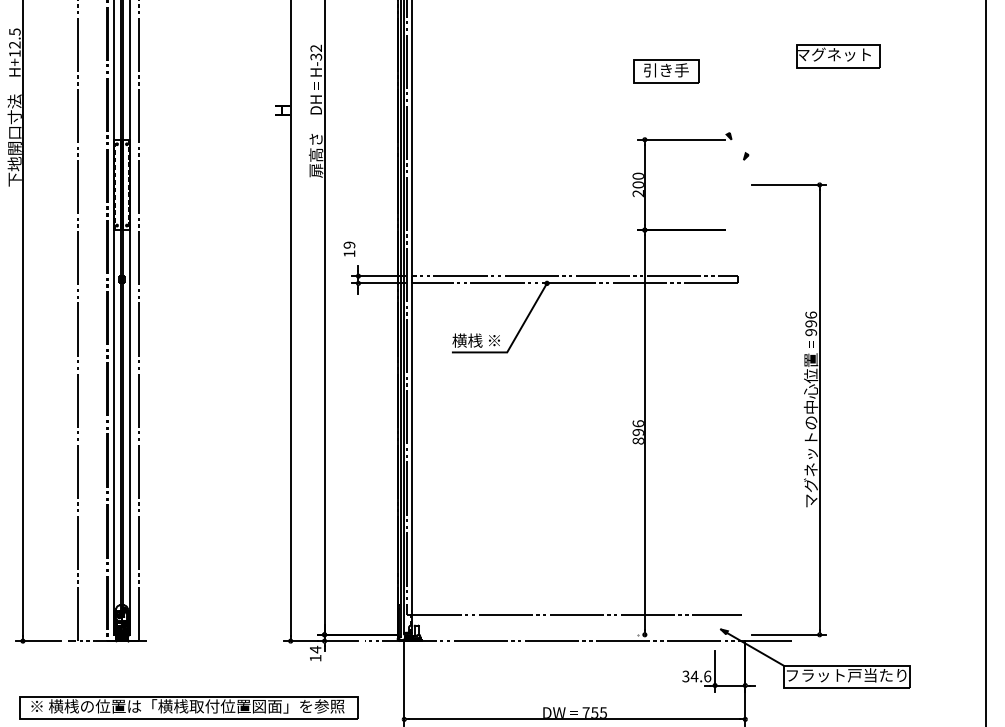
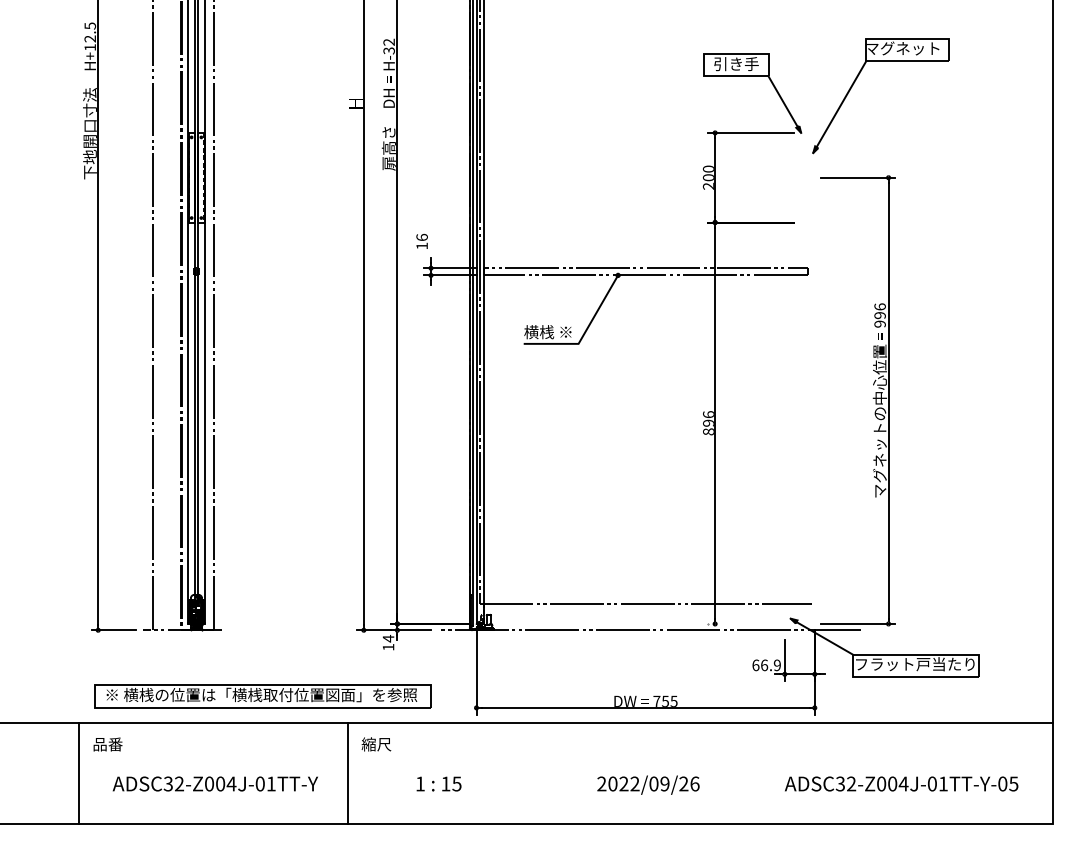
line: (714, 111) -> (784, 104), added
line: (770, 114) -> (839, 107), added
text: (348, 244) -> (421, 236), 19 -> 16
text: (696, 676) -> (766, 665), 34.6 -> 66.9

